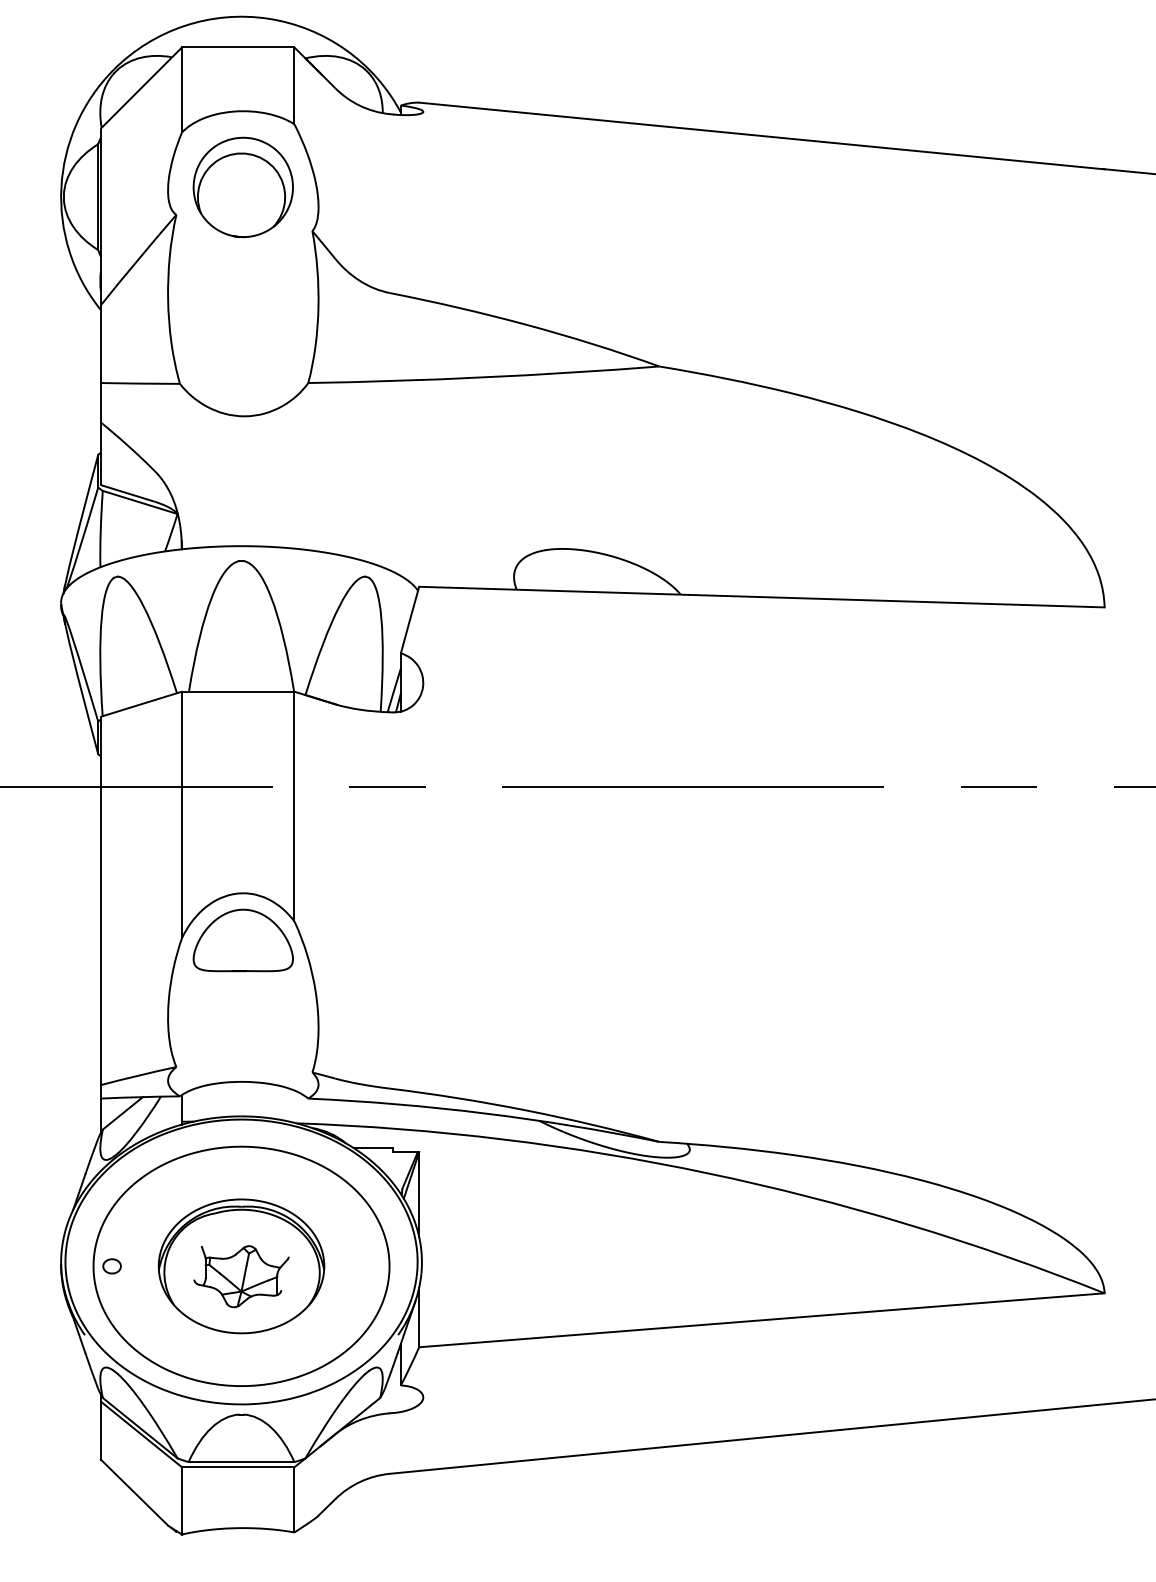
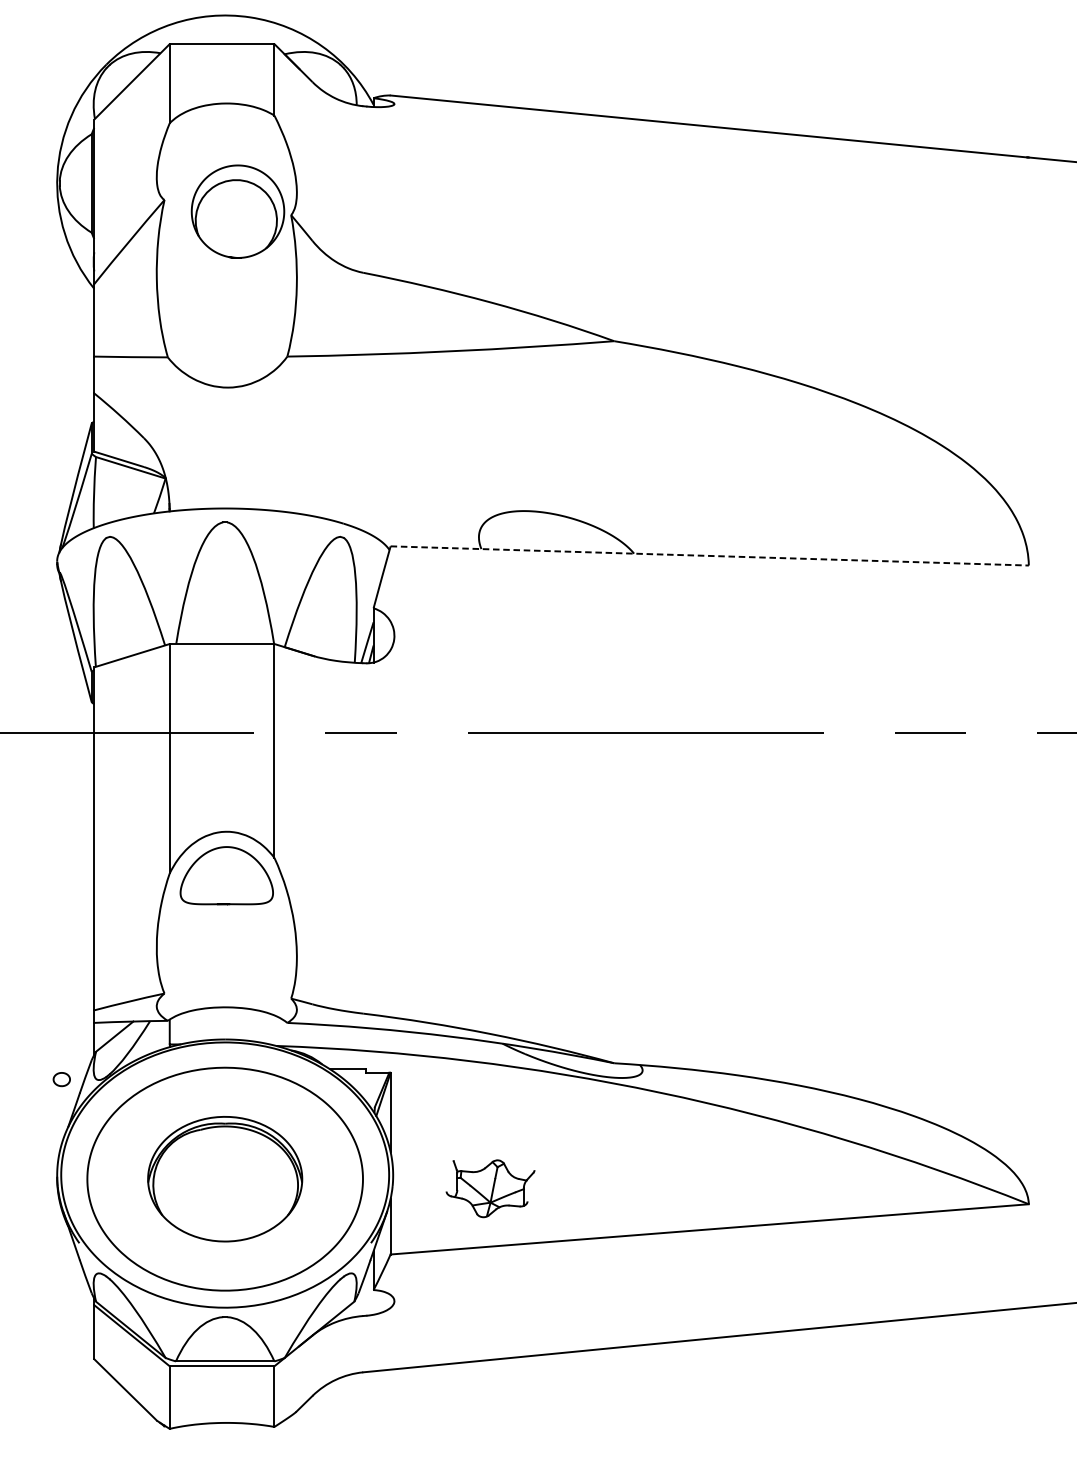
part: (242, 187) -> (237, 211), moved
line: (761, 597) -> (709, 556), solid -> dashed
part: (111, 1266) -> (61, 1079), moved
part: (241, 1276) -> (490, 1188), moved

